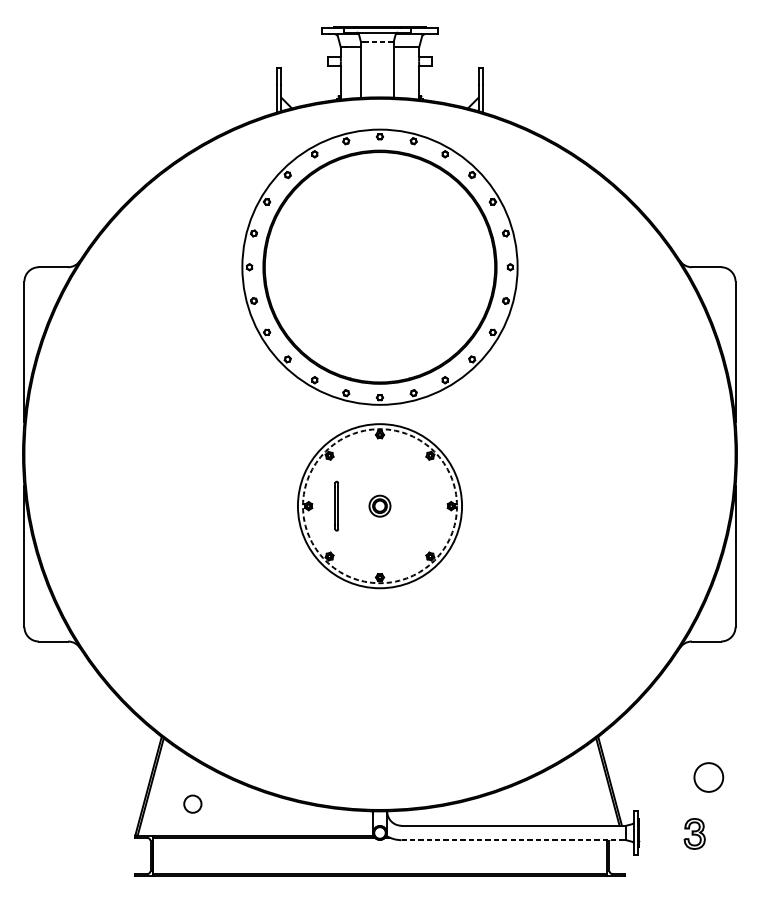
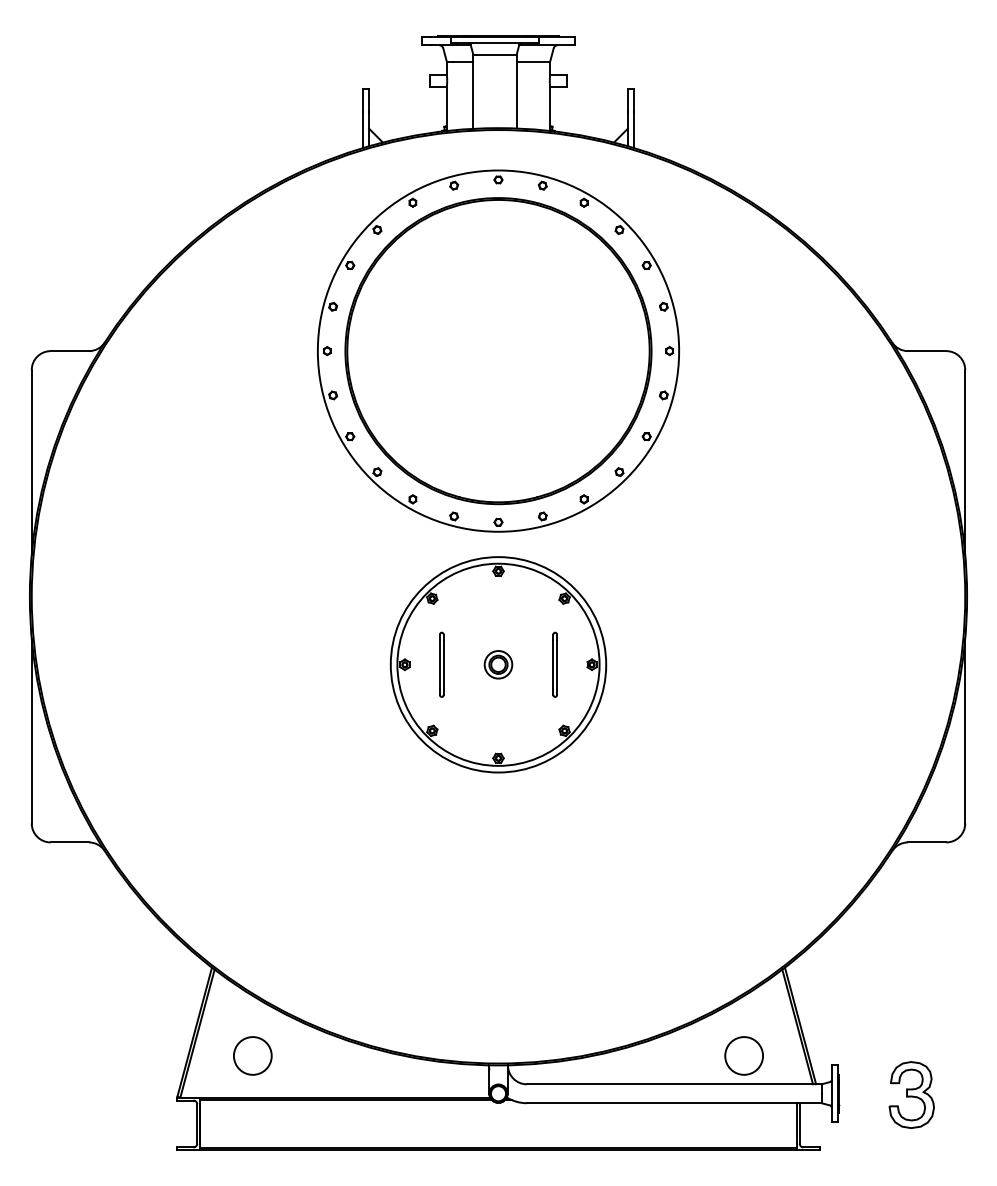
line: (377, 42) -> (495, 55), dashed -> solid
circle: (380, 505) -> (498, 664), dashed -> solid
part: (422, 505) -> (554, 664), added
circle: (708, 777) -> (743, 1055), moved
circle: (192, 803) -> (252, 1055), size x1.67
part: (694, 833) -> (911, 1094), size x1.67
line: (514, 840) -> (674, 1103), dashed -> solid

